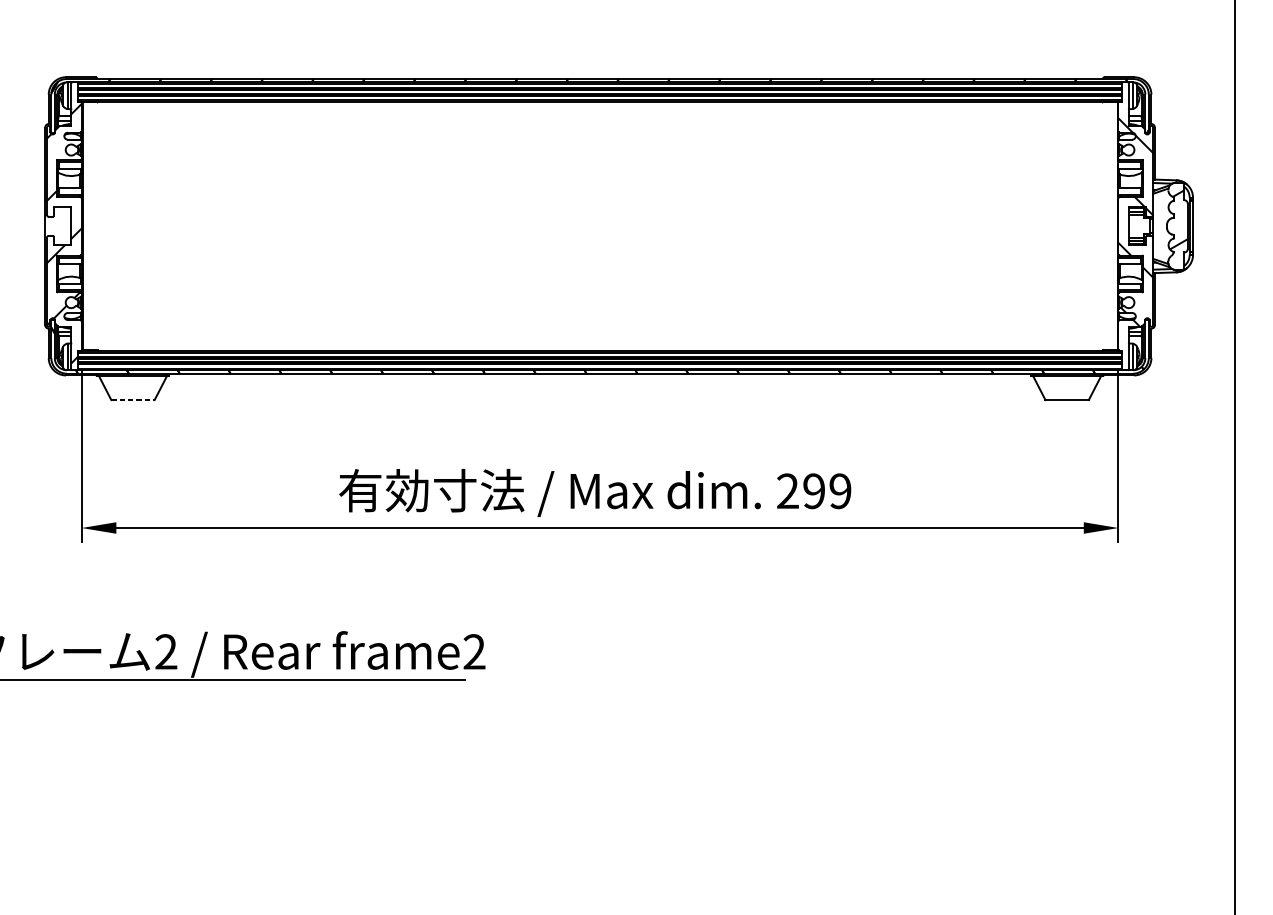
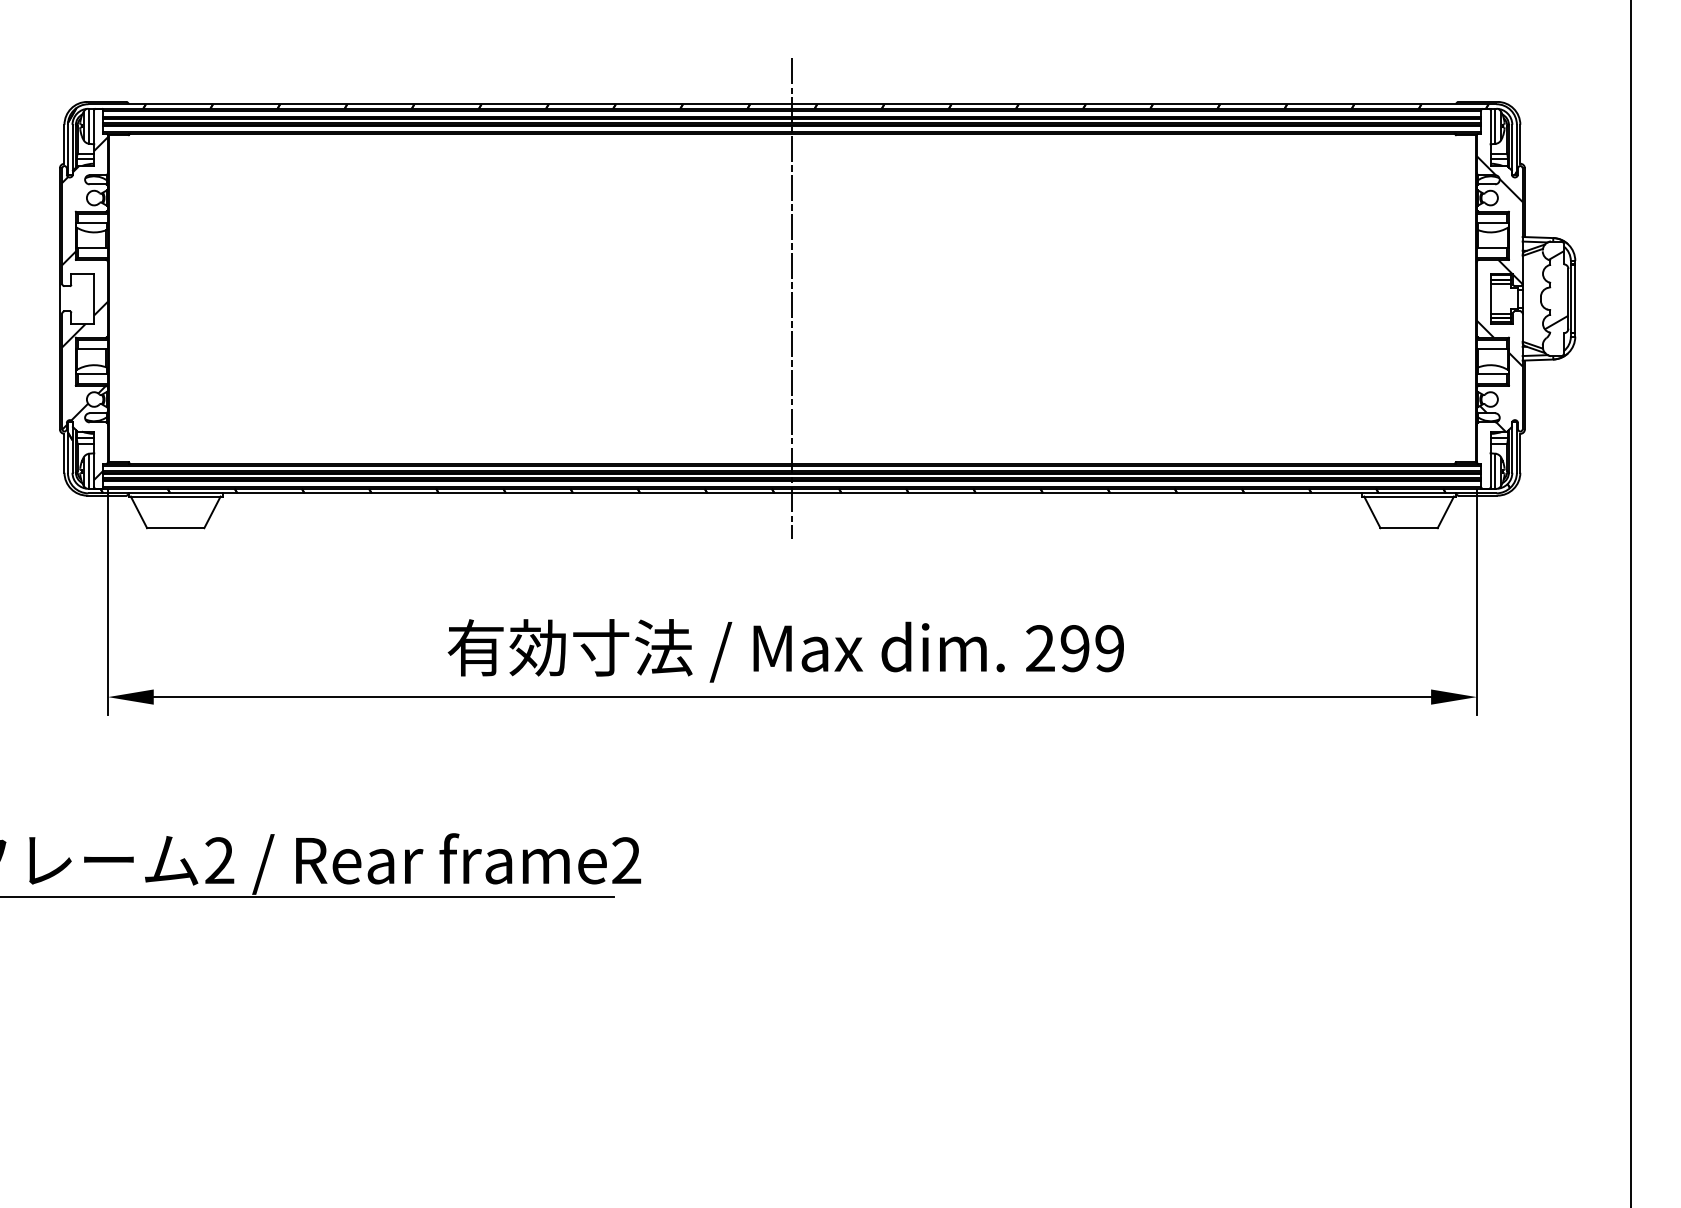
line: (600, 226) -> (792, 298), added
line: (132, 400) -> (175, 528), dashed -> solid

